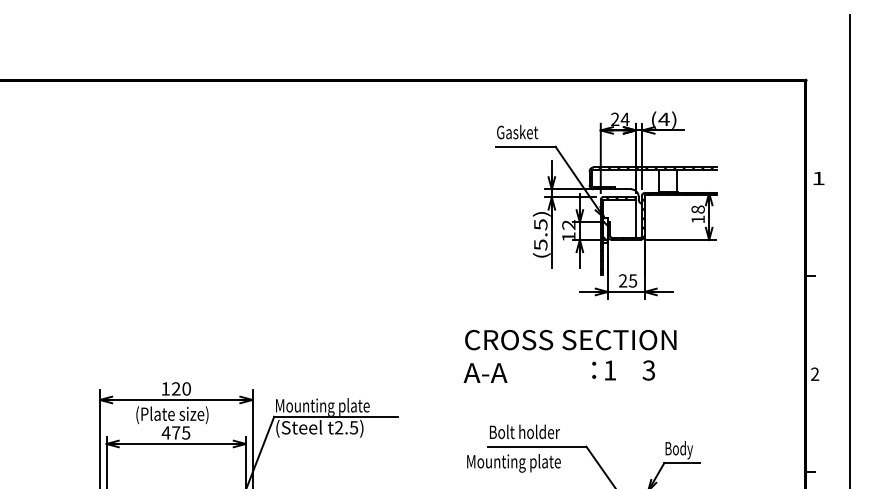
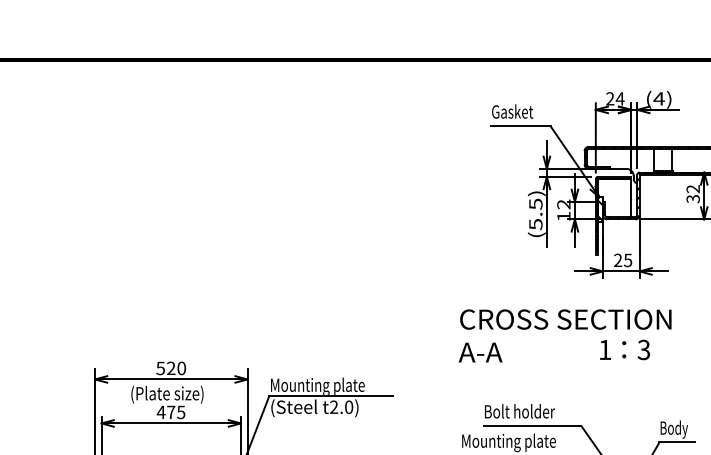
text: (697, 214) -> (692, 193), 18 -> 32
text: (594, 369) -> (624, 348), moved
text: (165, 388) -> (160, 367), 120 -> 520
text: (353, 427) -> (348, 406), t2.5) -> t2.0)

